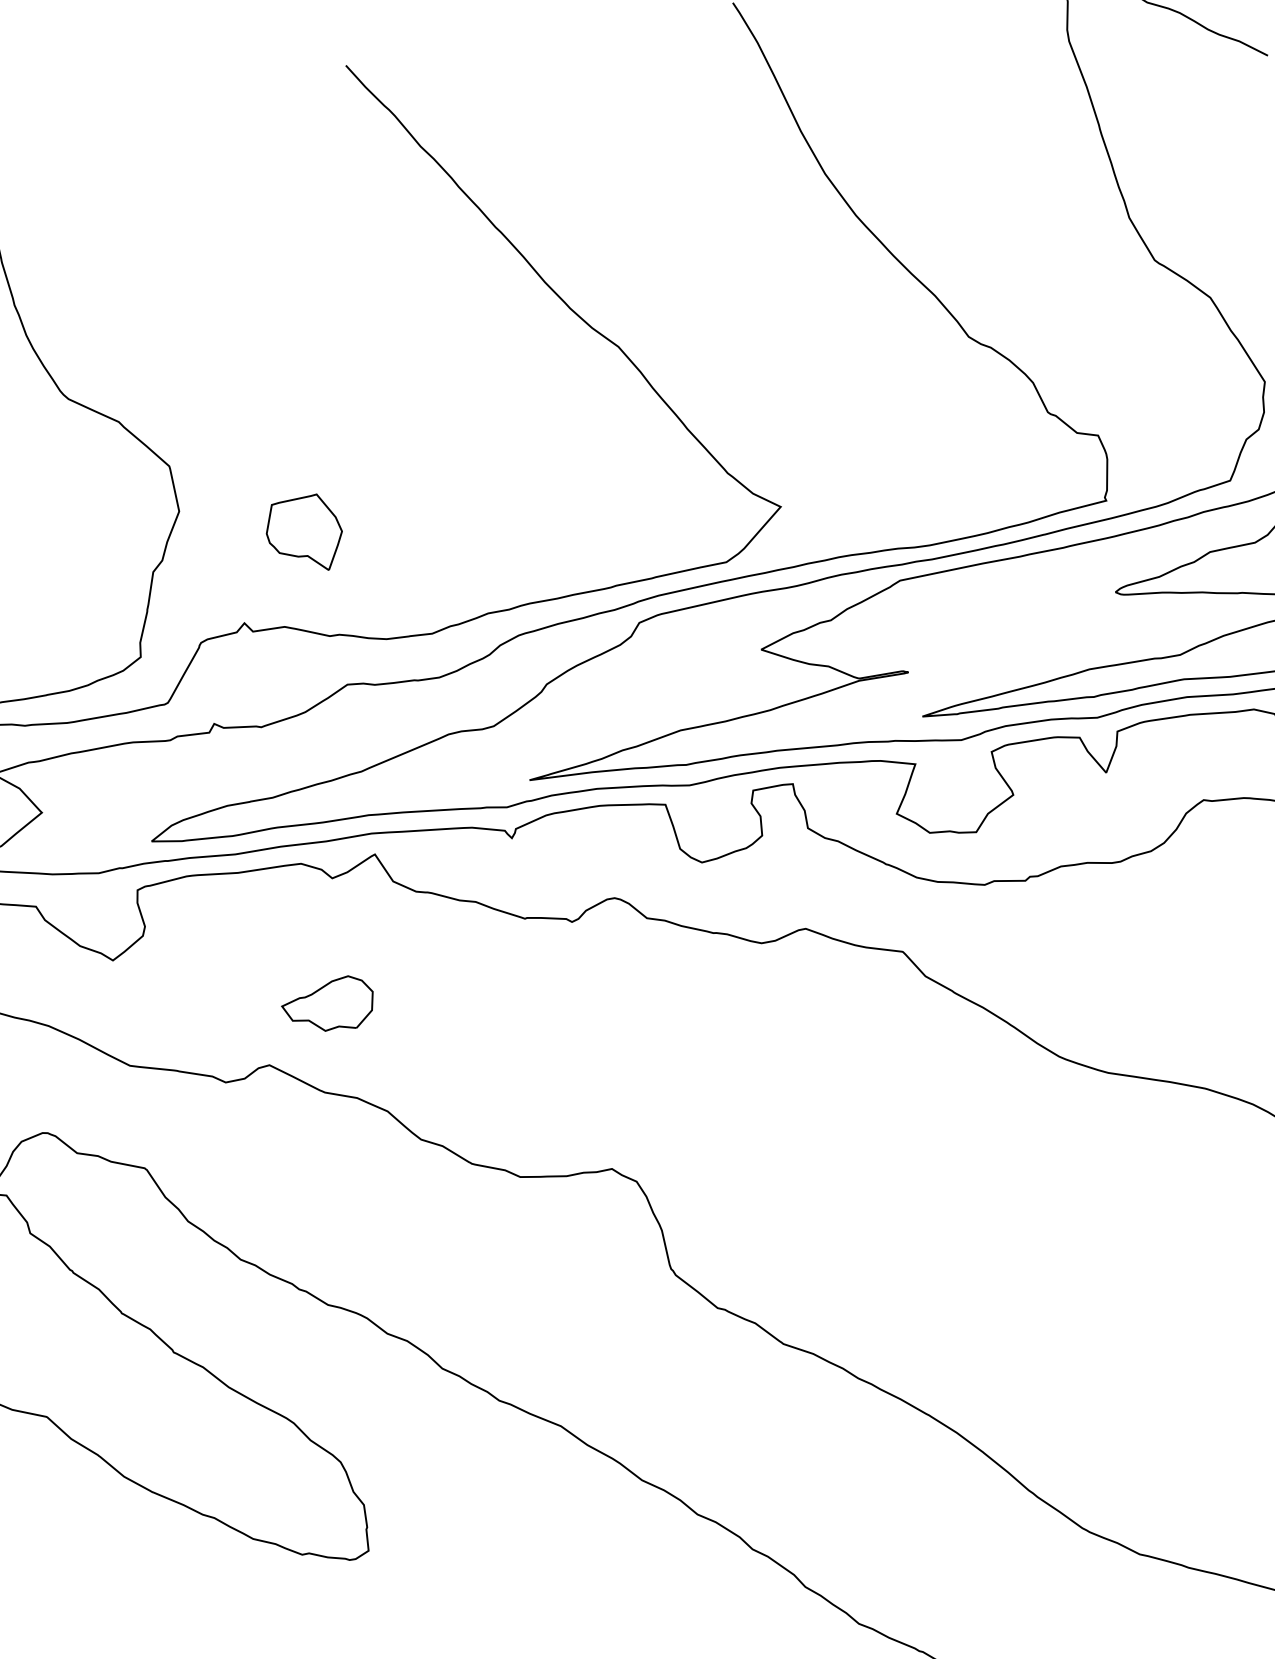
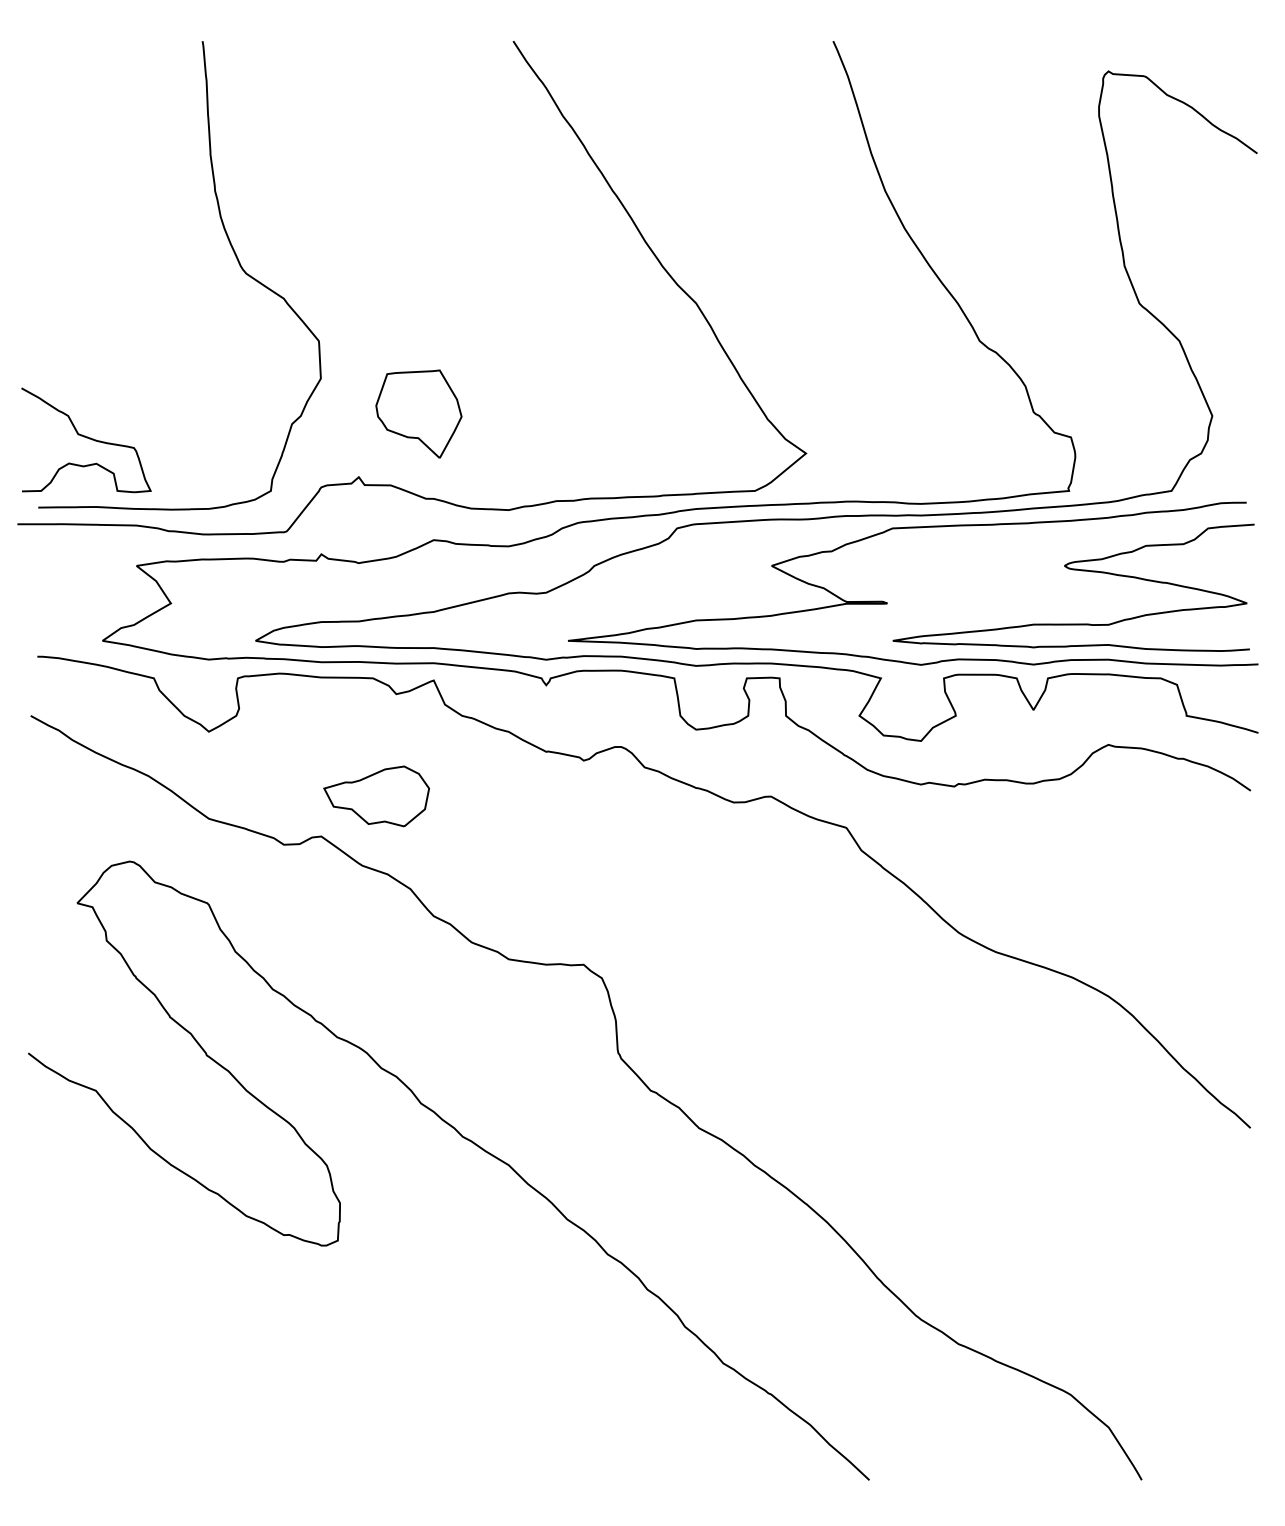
part: (304, 534) -> (418, 413), size x1.4
part: (328, 1006) -> (376, 796), size x1.4

